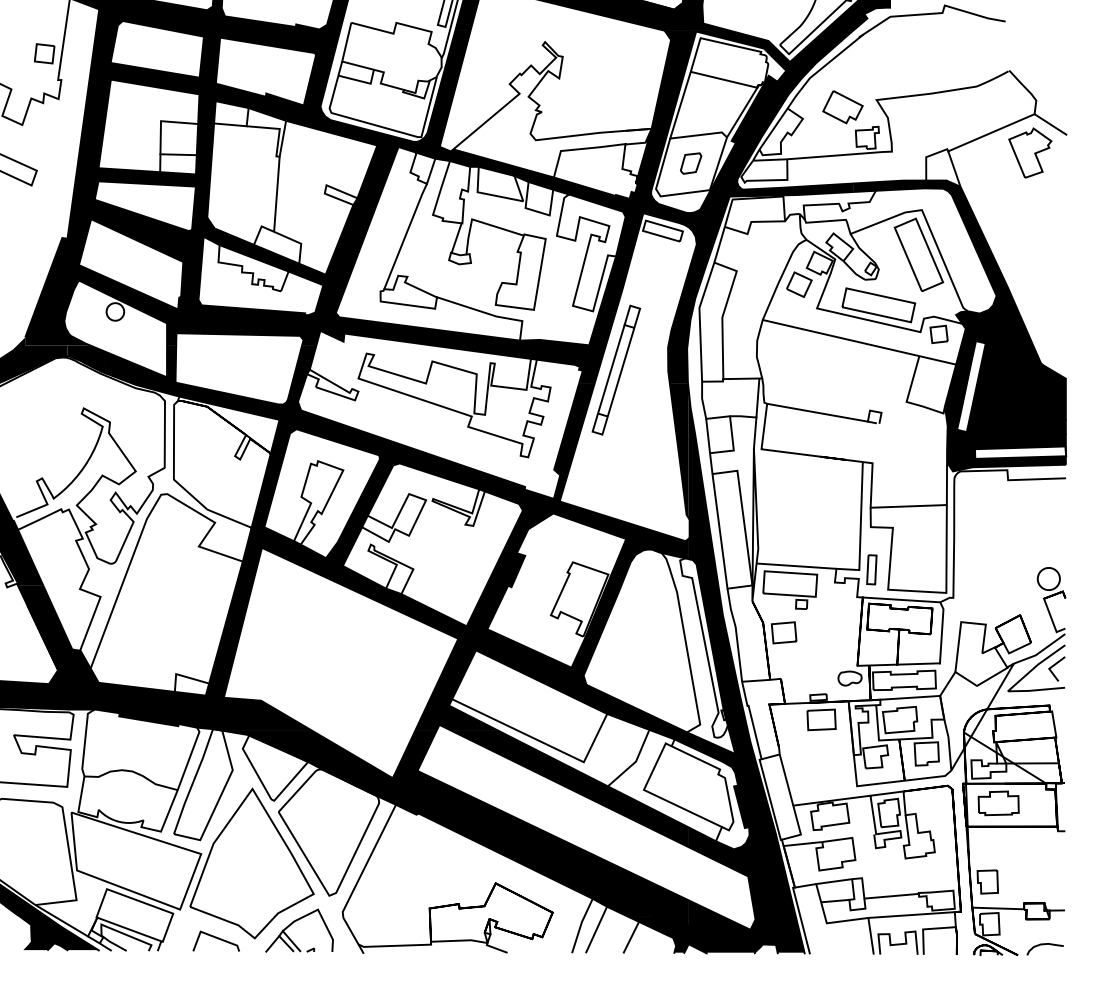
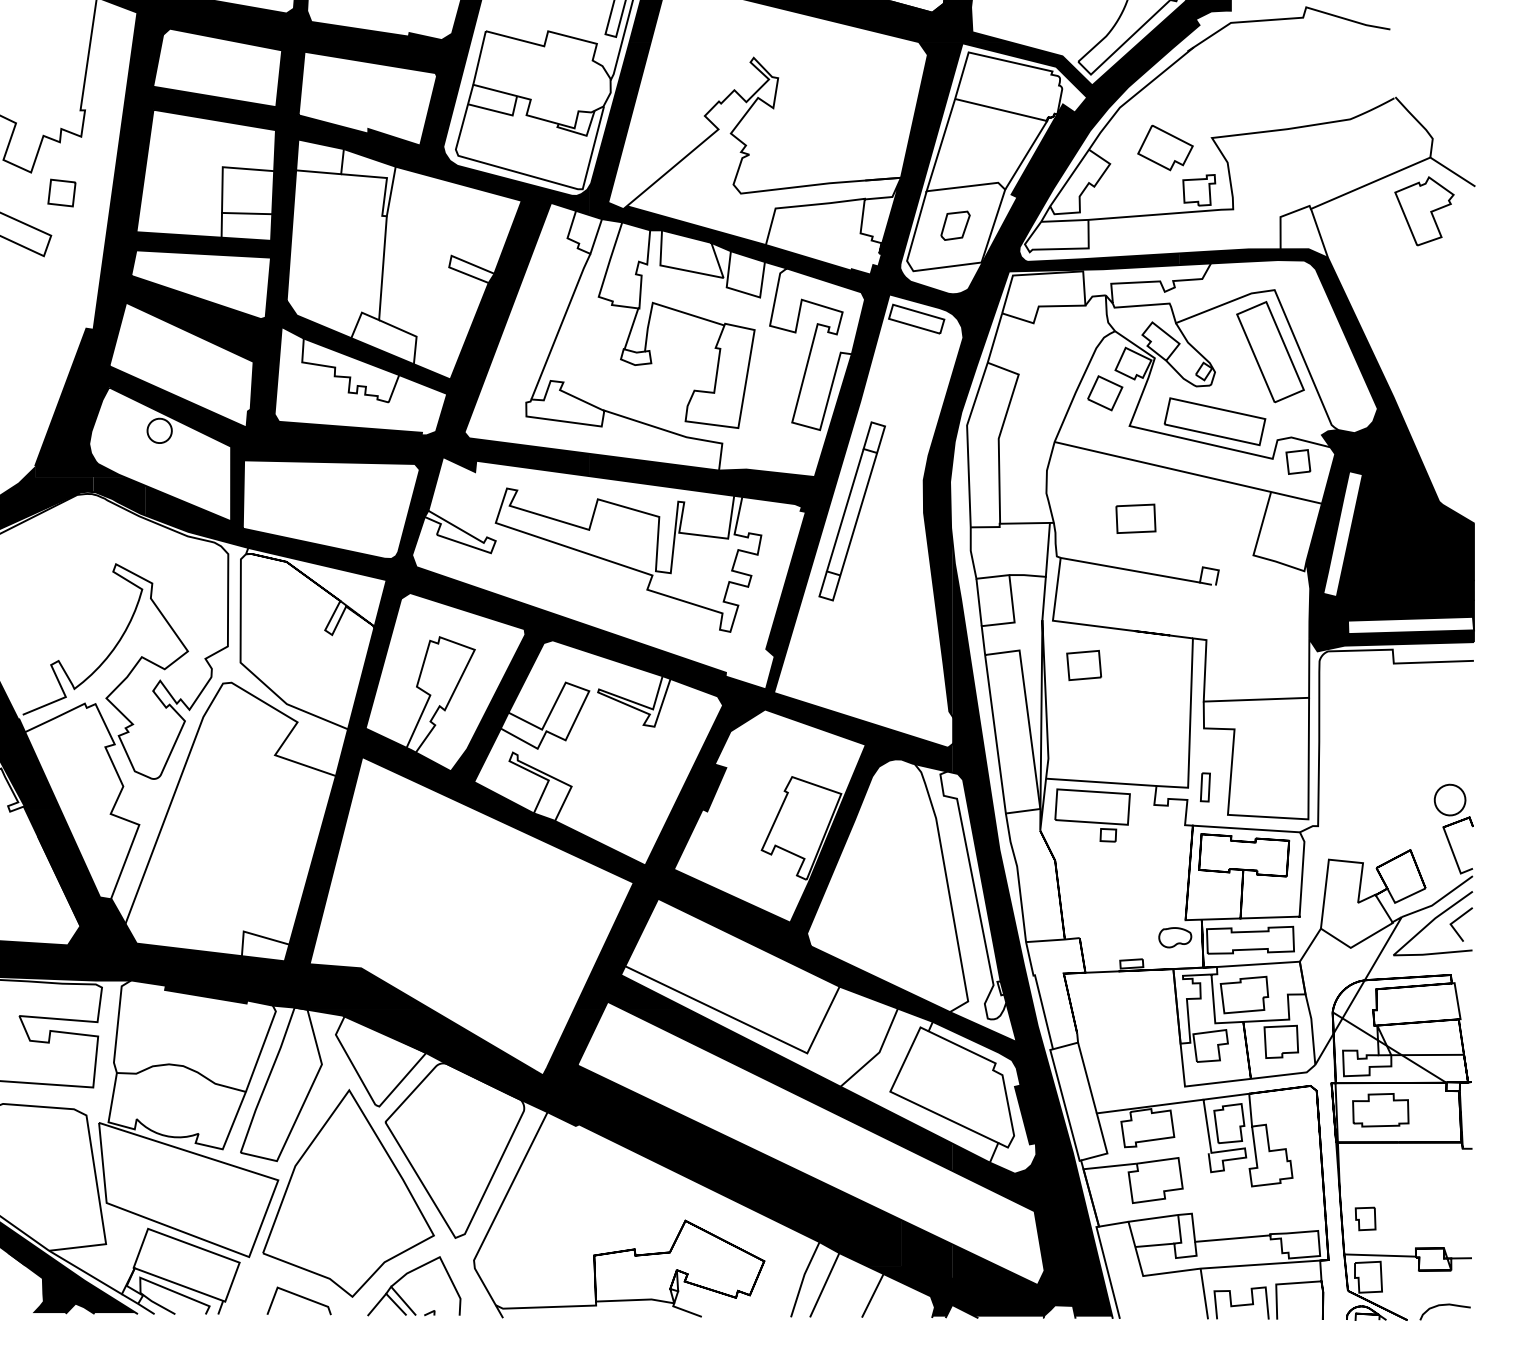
part: (44, 53) -> (61, 192), moved
part: (871, 569) -> (1205, 787), size x0.7
part: (784, 632) -> (1084, 665), moved
part: (821, 719) -> (1135, 518), moved
part: (987, 881) -> (1365, 1218), size x0.7

